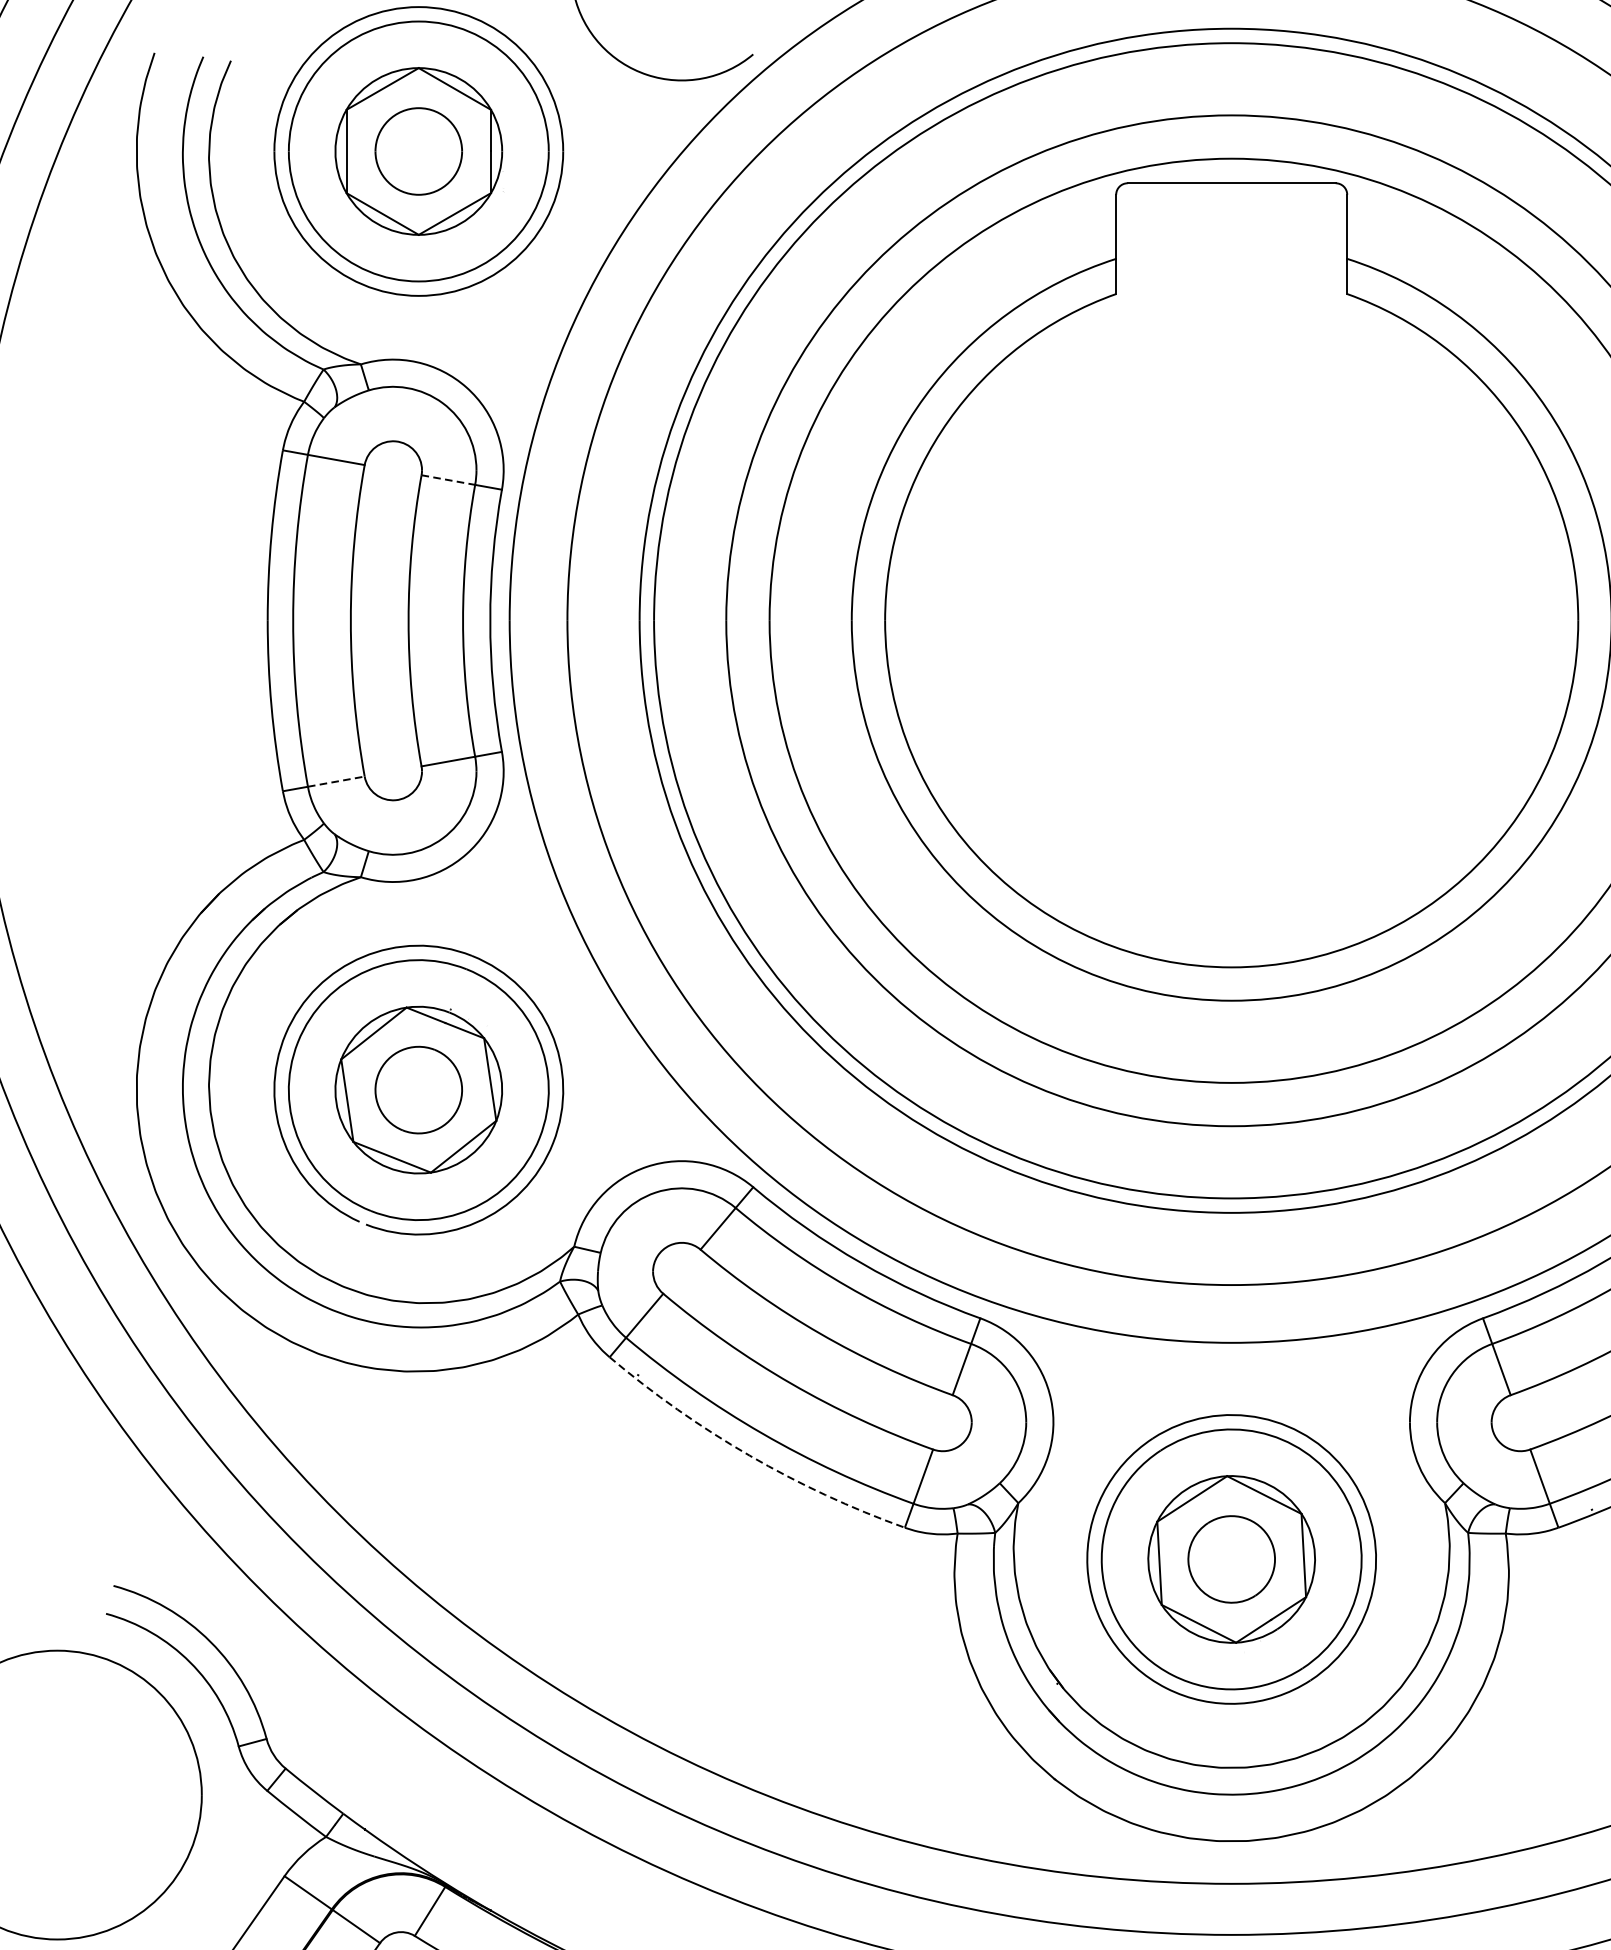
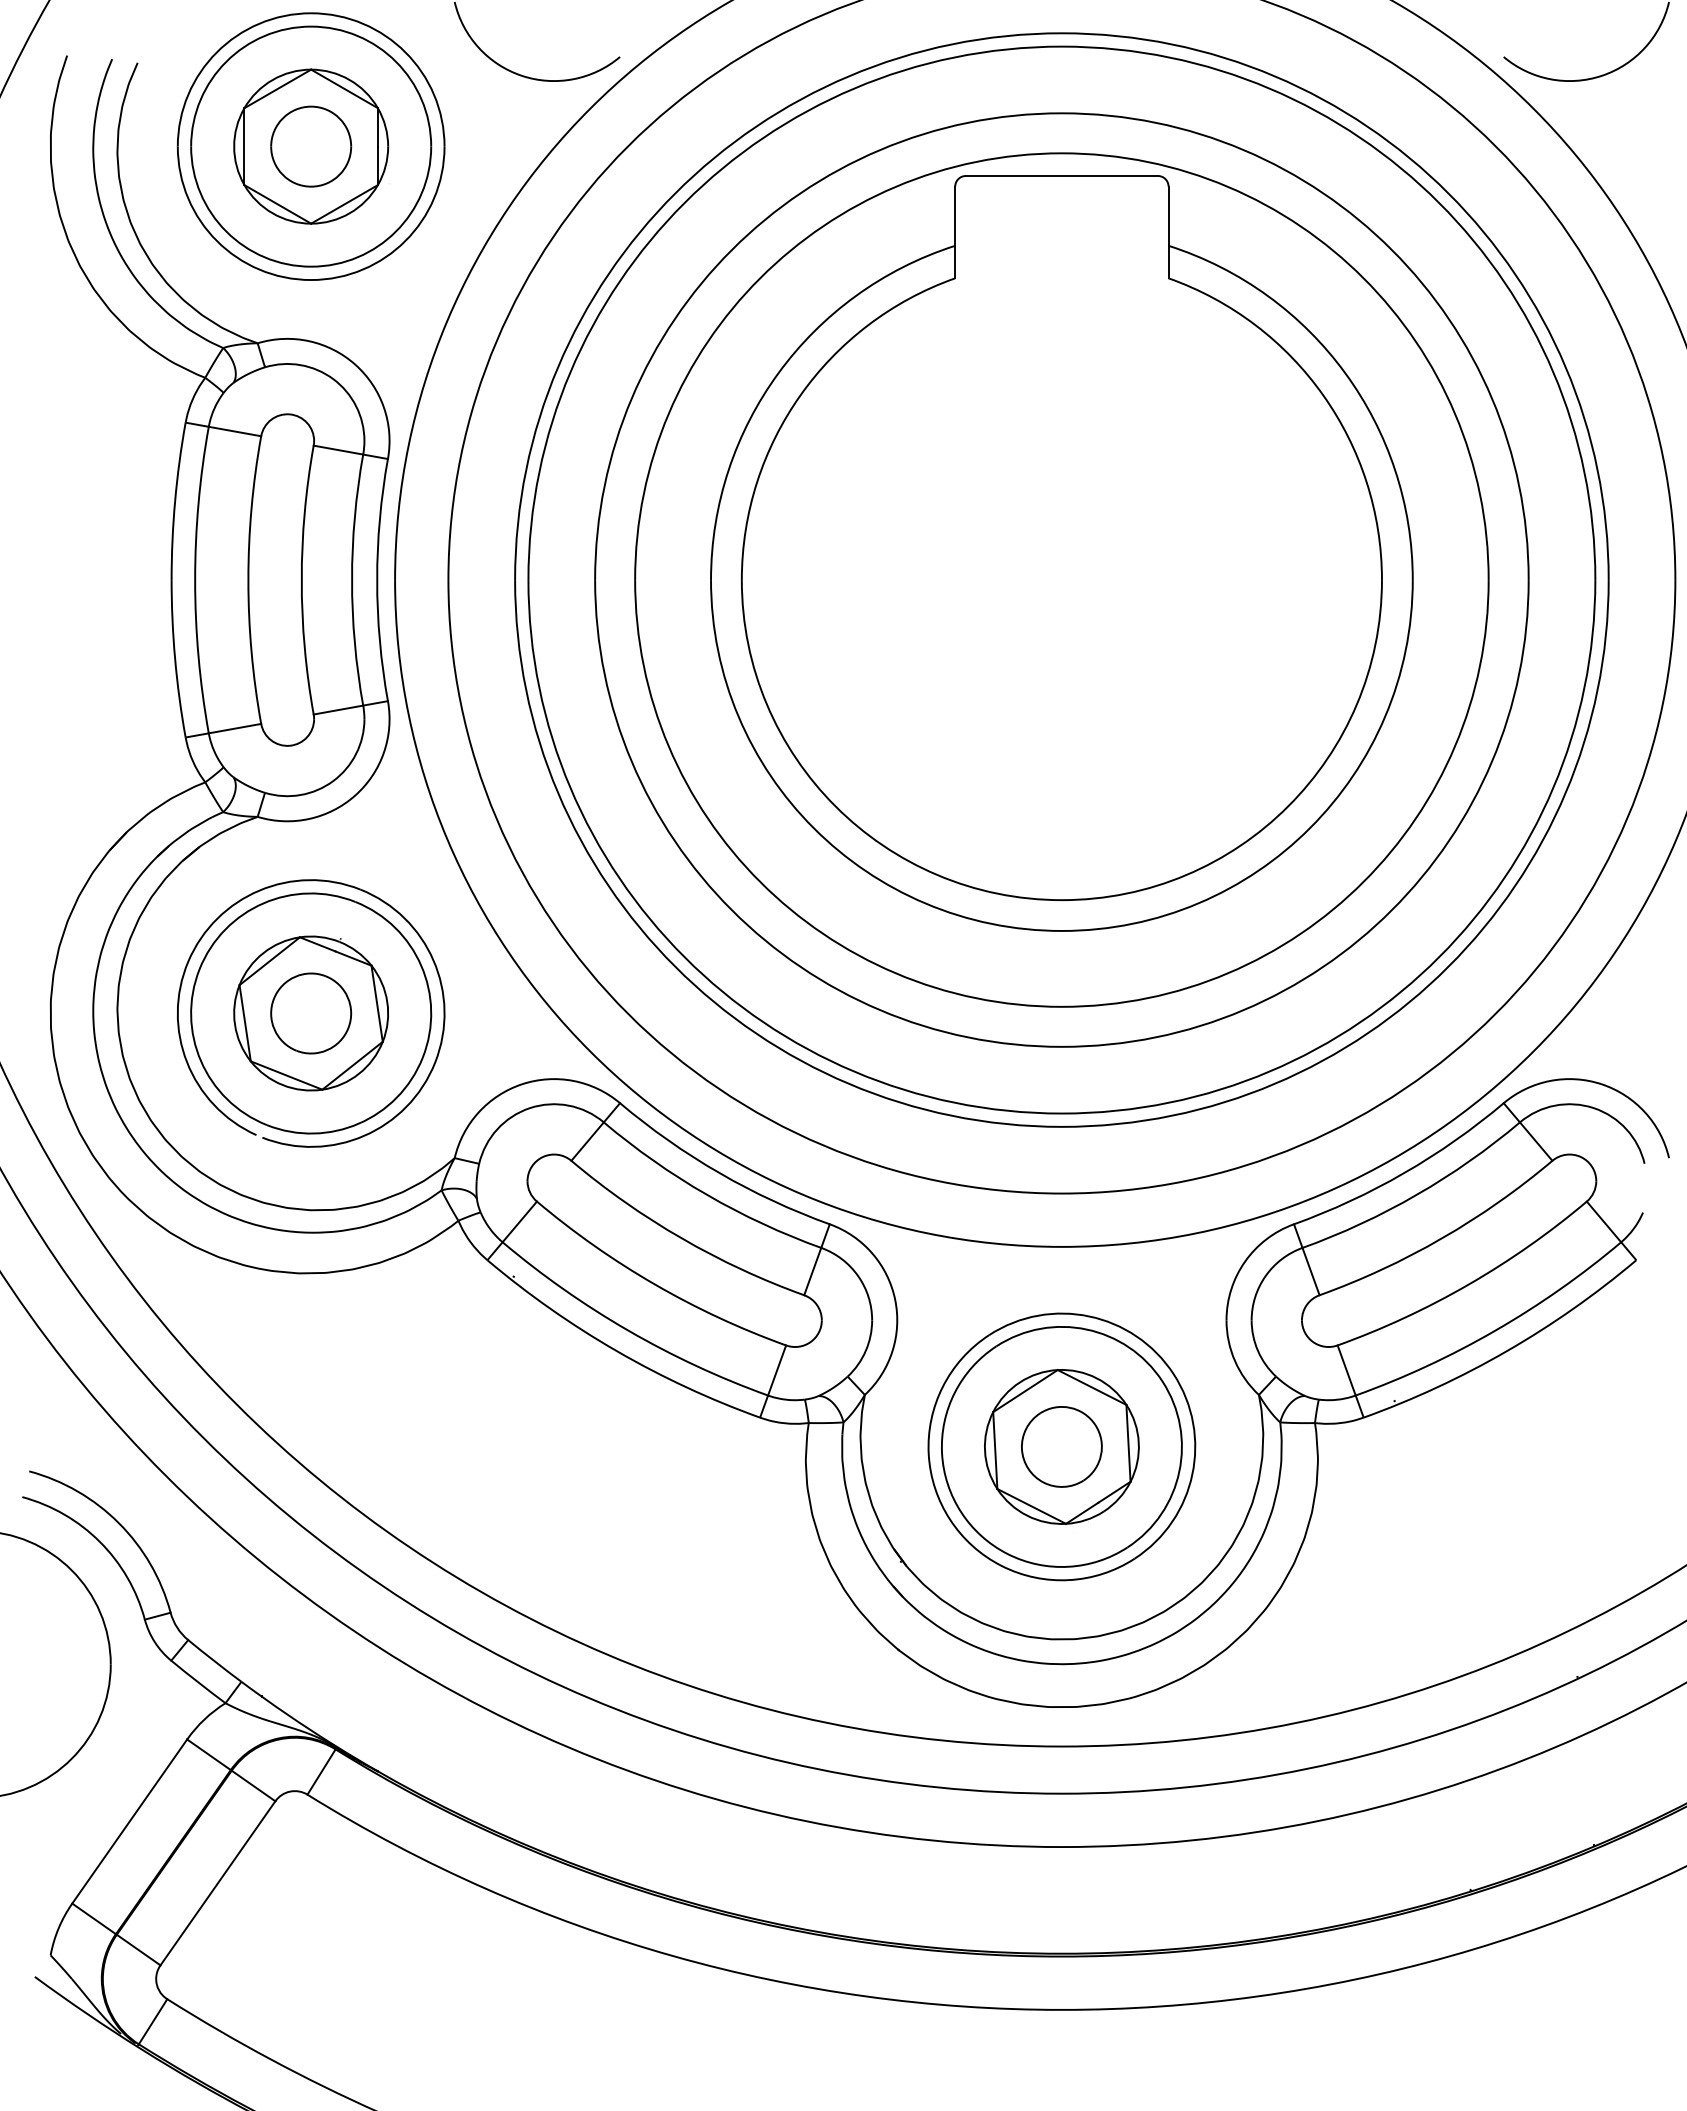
line: (448, 480) -> (338, 450), dashed -> solid
line: (336, 781) -> (235, 728), dashed -> solid
arc: (749, 1456) -> (616, 1351), dashed -> solid

